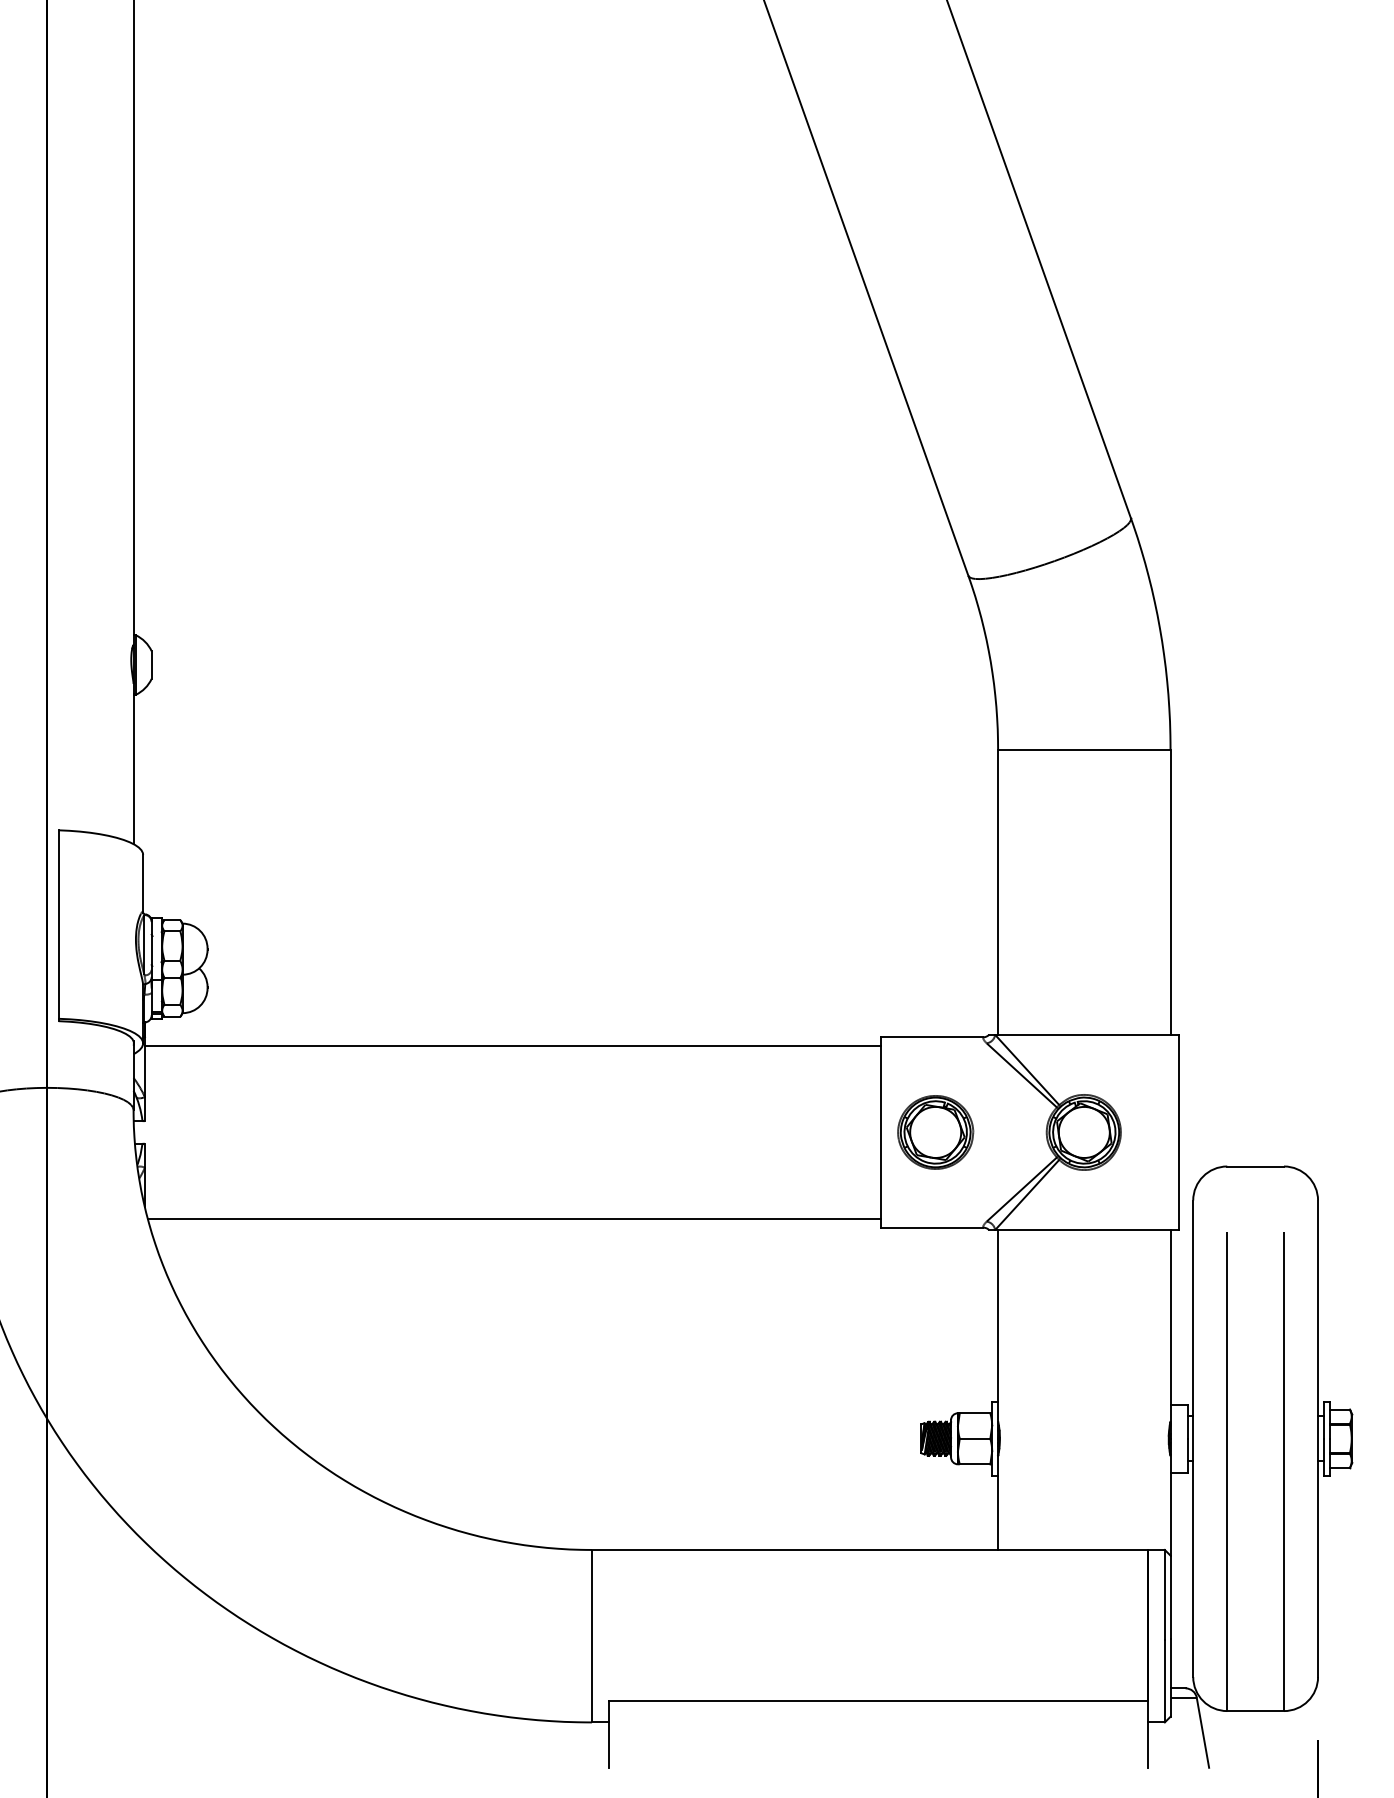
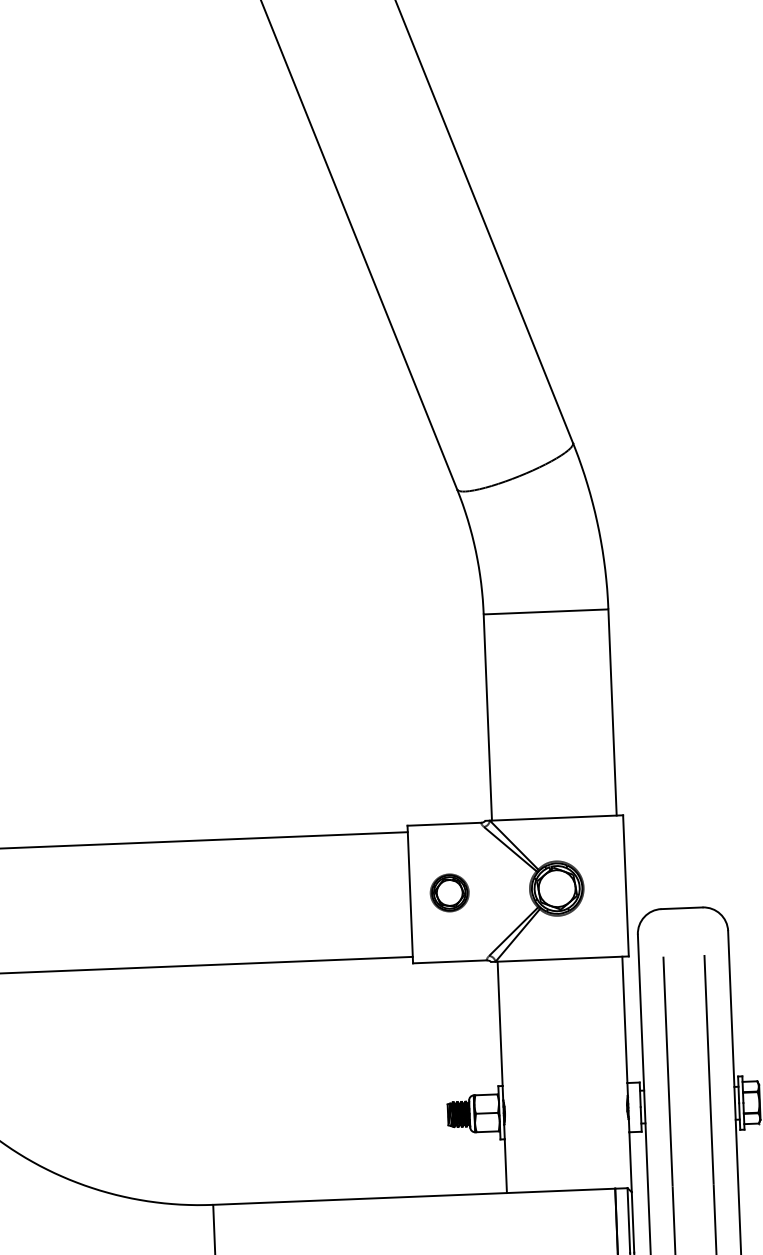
part: (935, 1132) -> (449, 892), size x0.7

